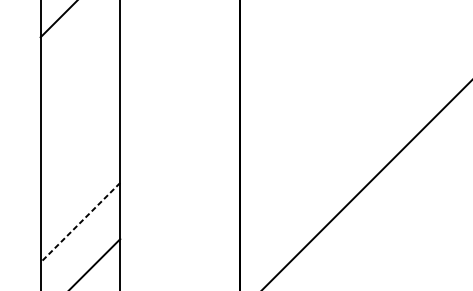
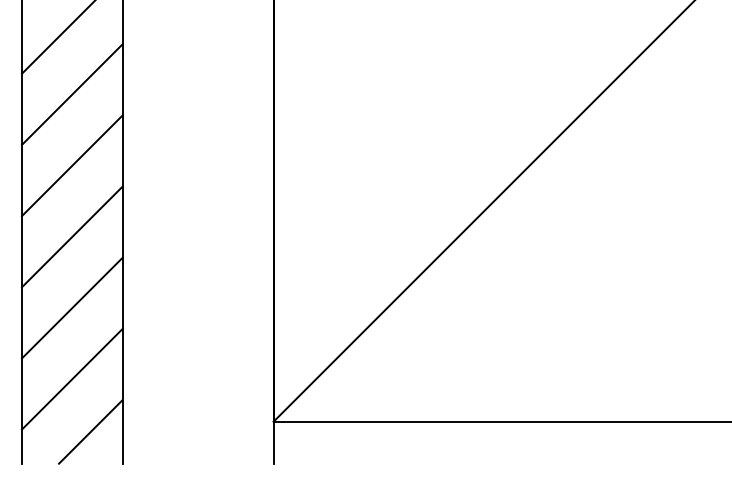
line: (79, 53) -> (71, 94), added
line: (79, 109) -> (71, 165), added
line: (79, 165) -> (71, 236), added
line: (79, 222) -> (71, 308), dashed -> solid

